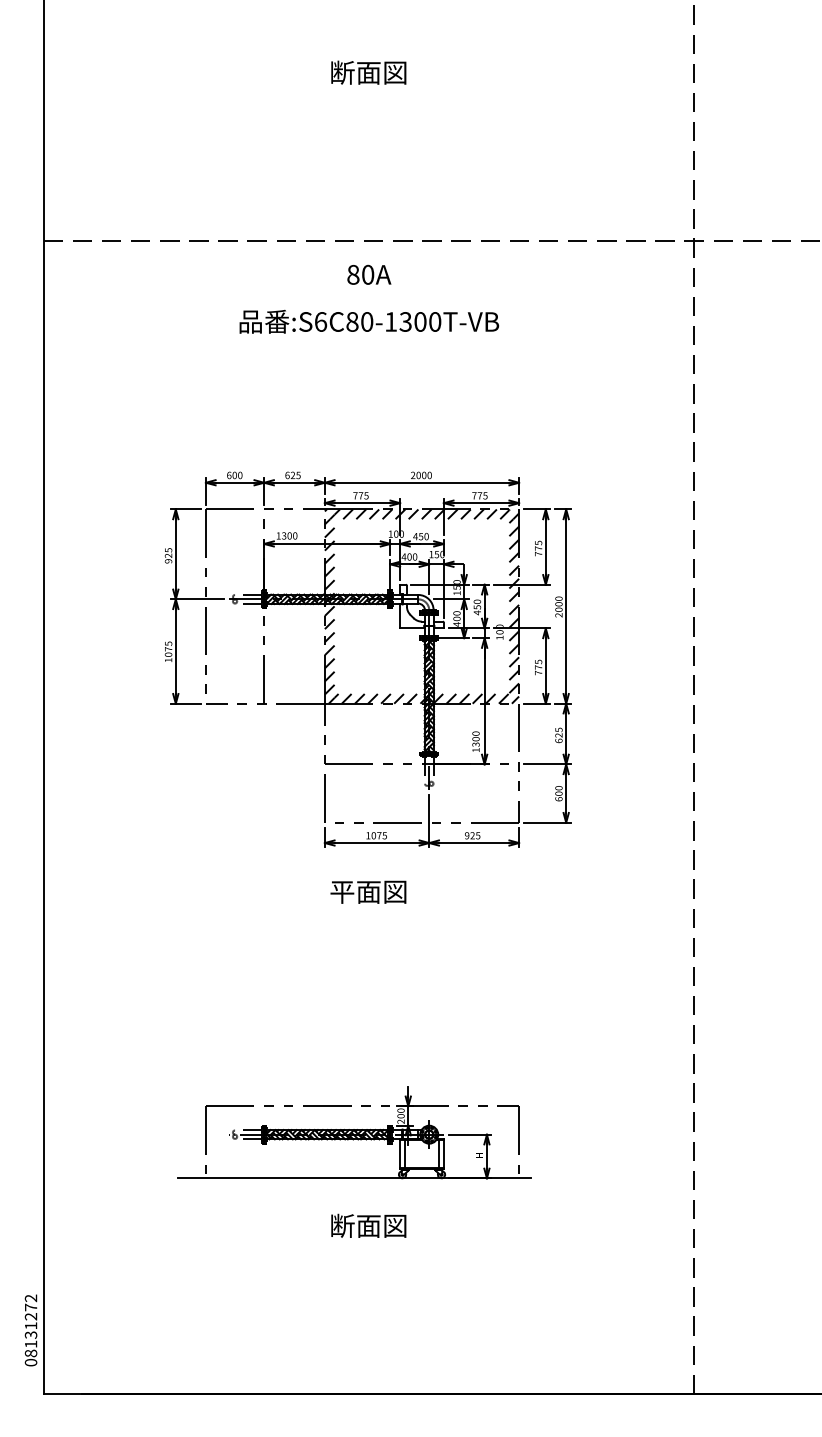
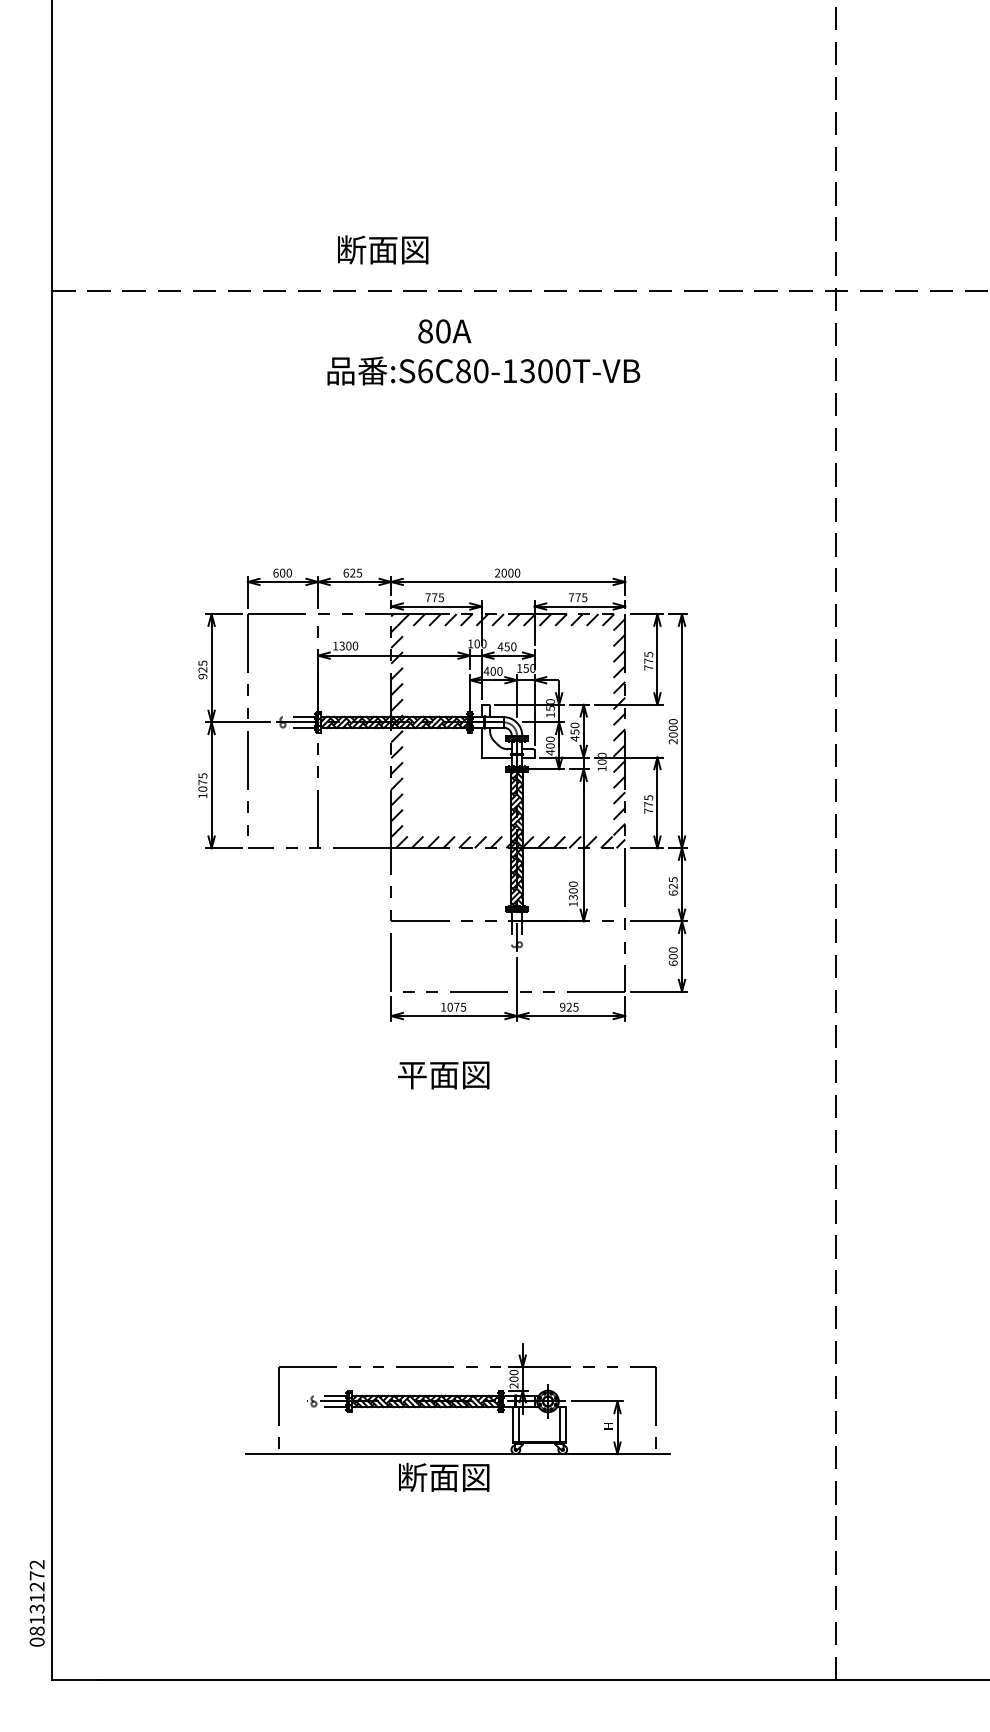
text: (369, 72) -> (383, 249), moved
text: (369, 321) -> (483, 370), moved
part: (354, 1133) -> (457, 1399), moved

